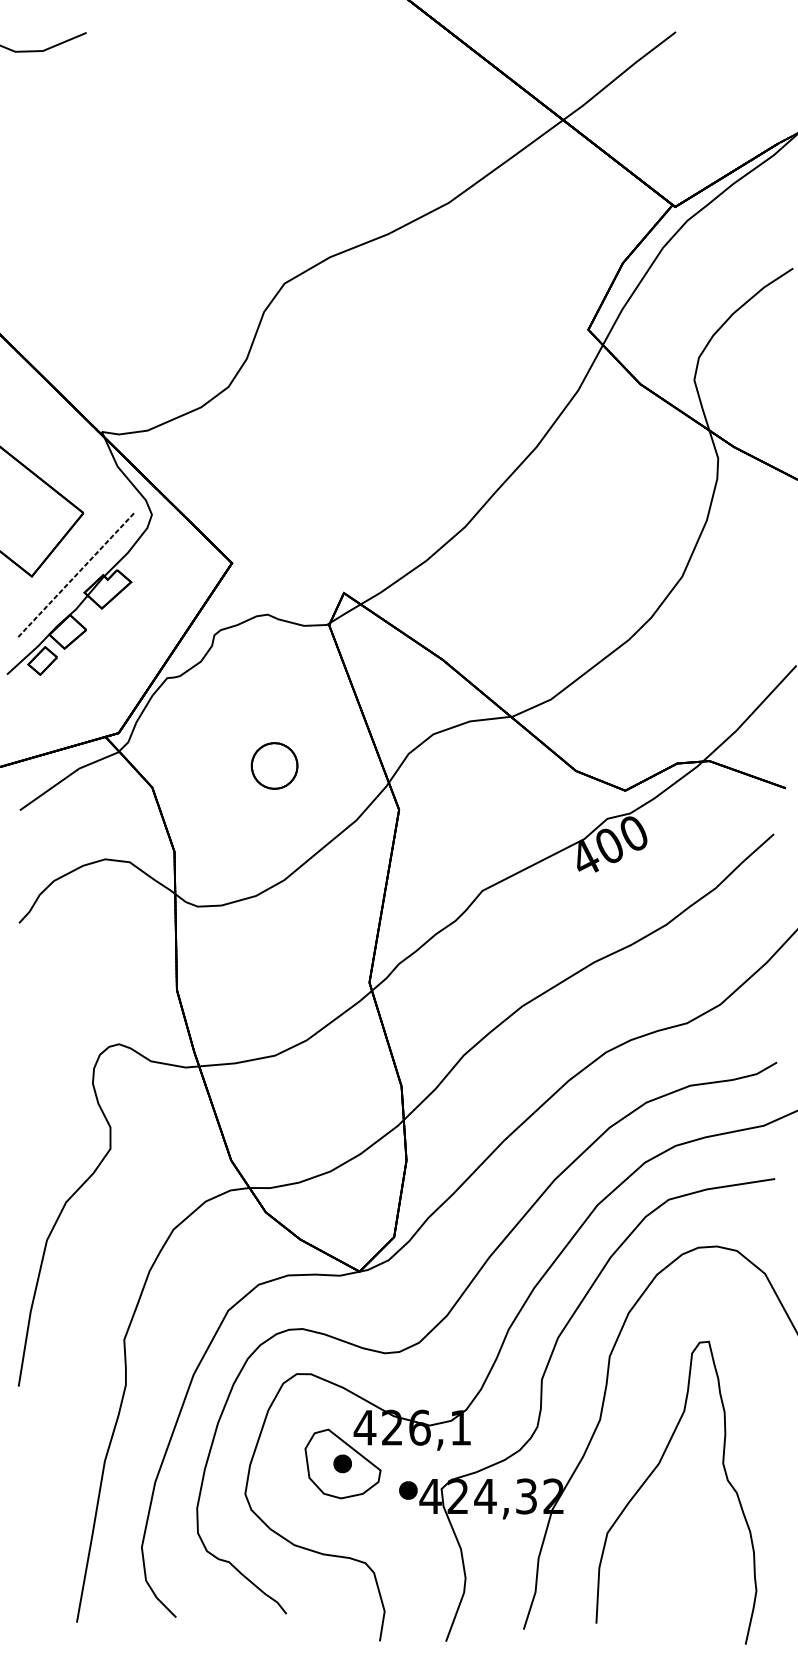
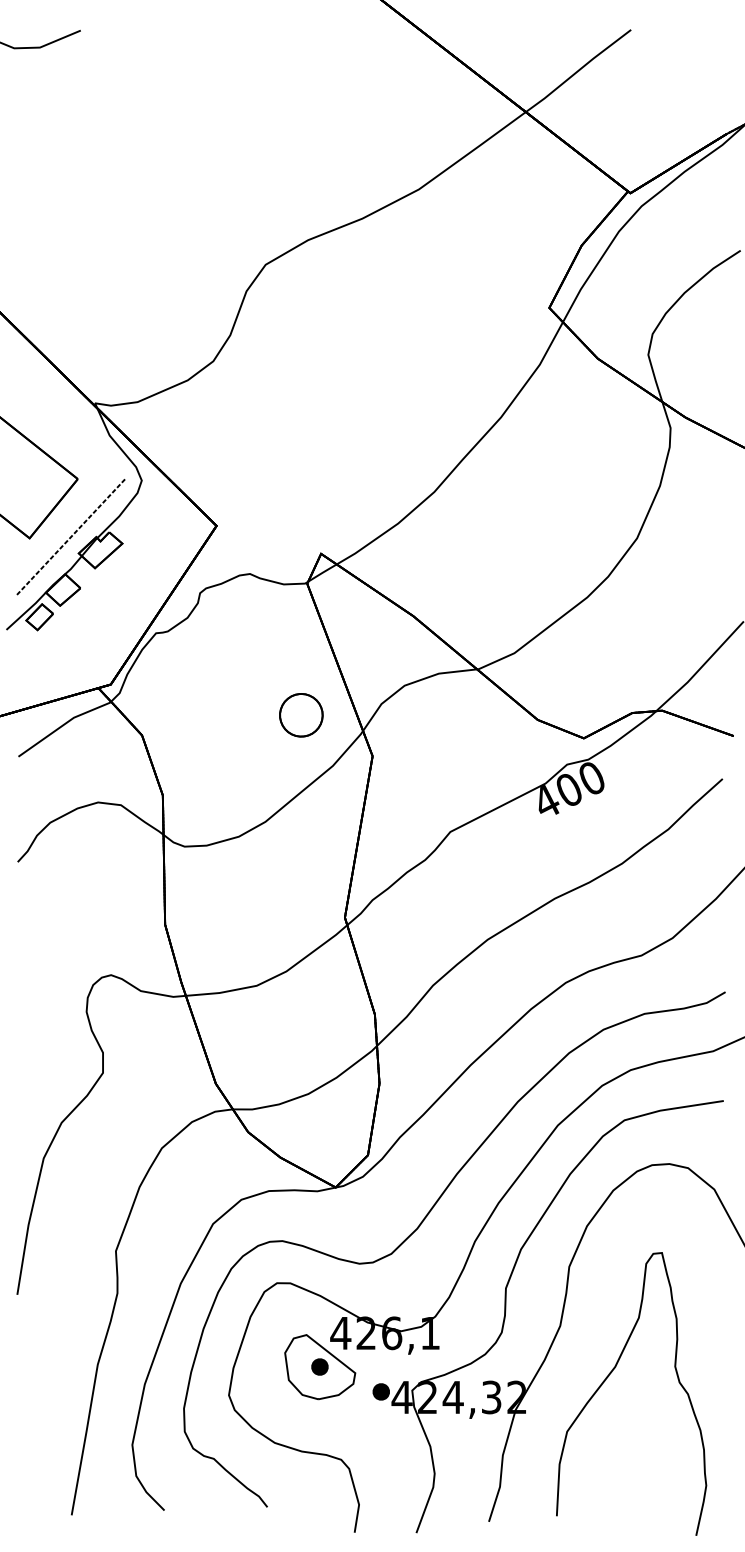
part: (274, 766) -> (301, 715), moved

